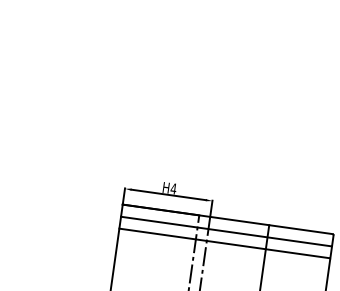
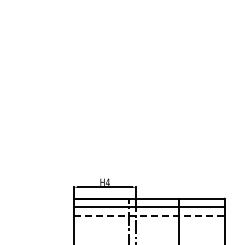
line: (225, 243) -> (149, 215), solid -> dashed

